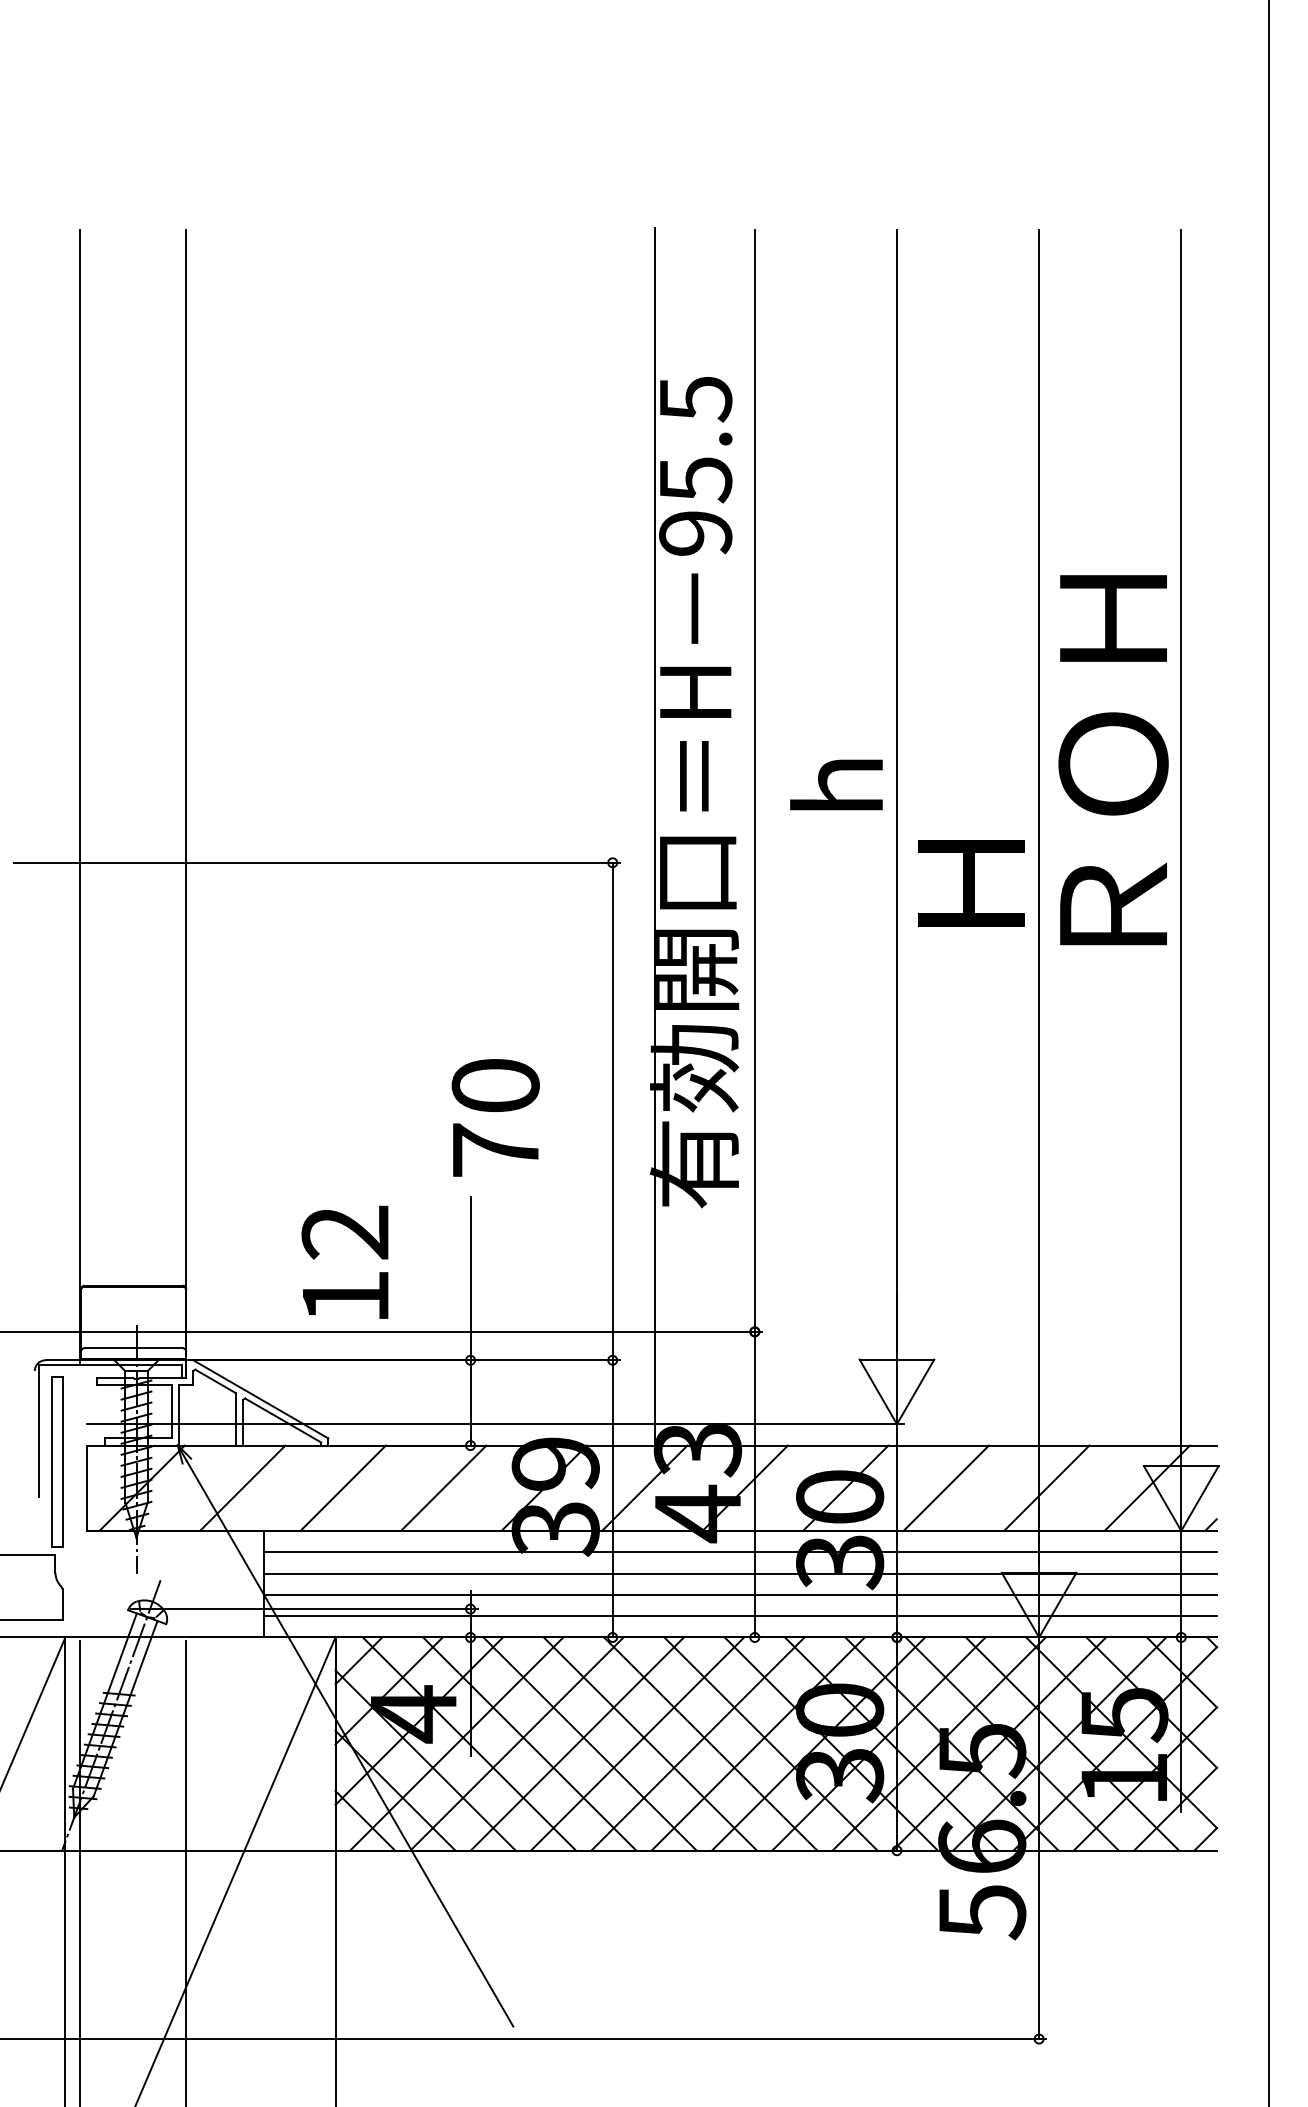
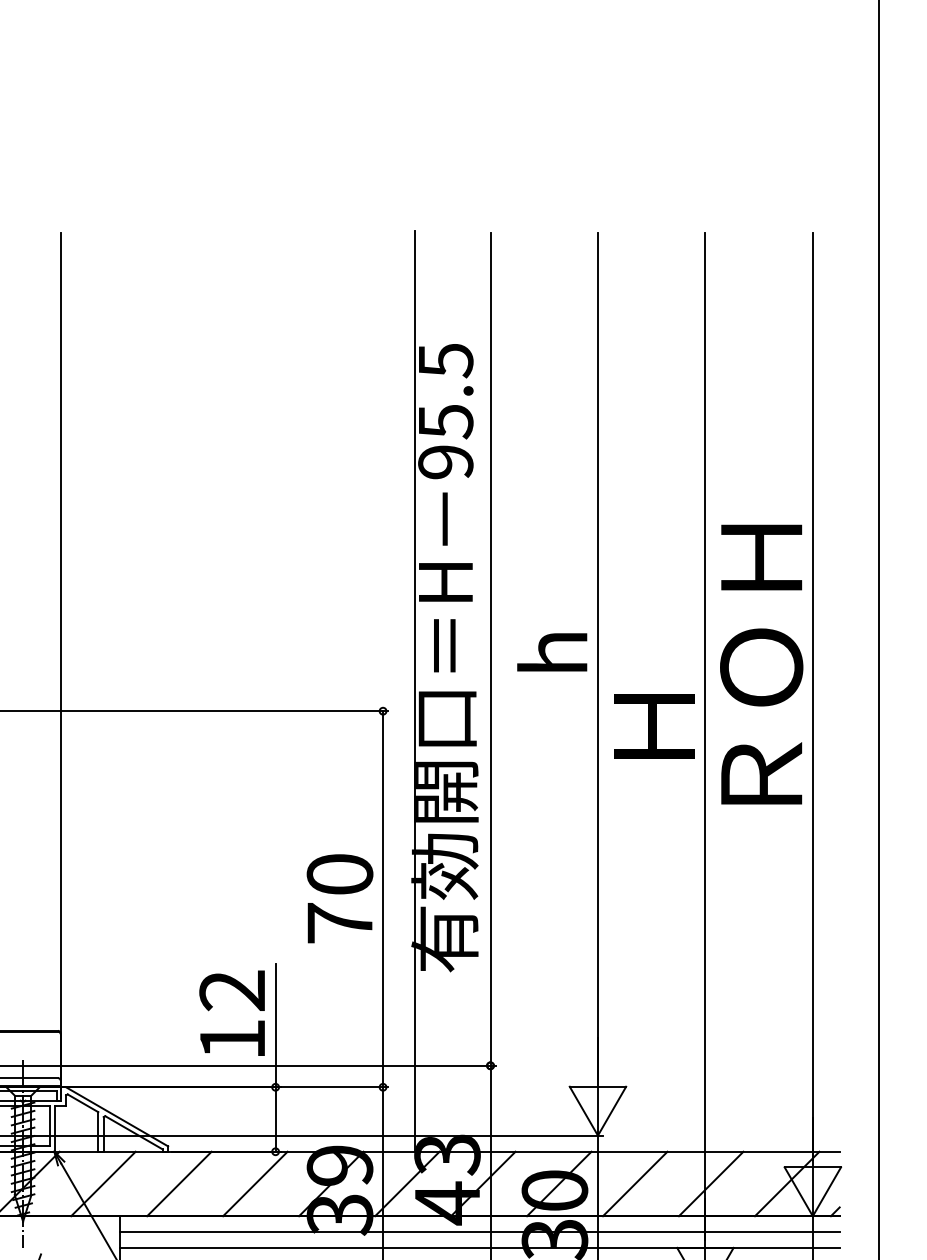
text: (1113, 760) -> (761, 664), moved
text: (495, 1117) -> (339, 898), moved
text: (344, 1261) -> (231, 1012), moved

